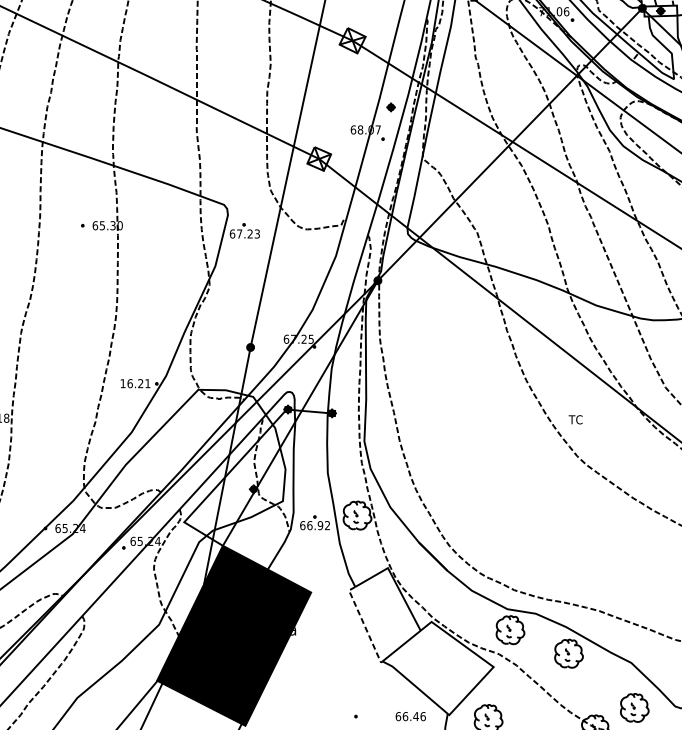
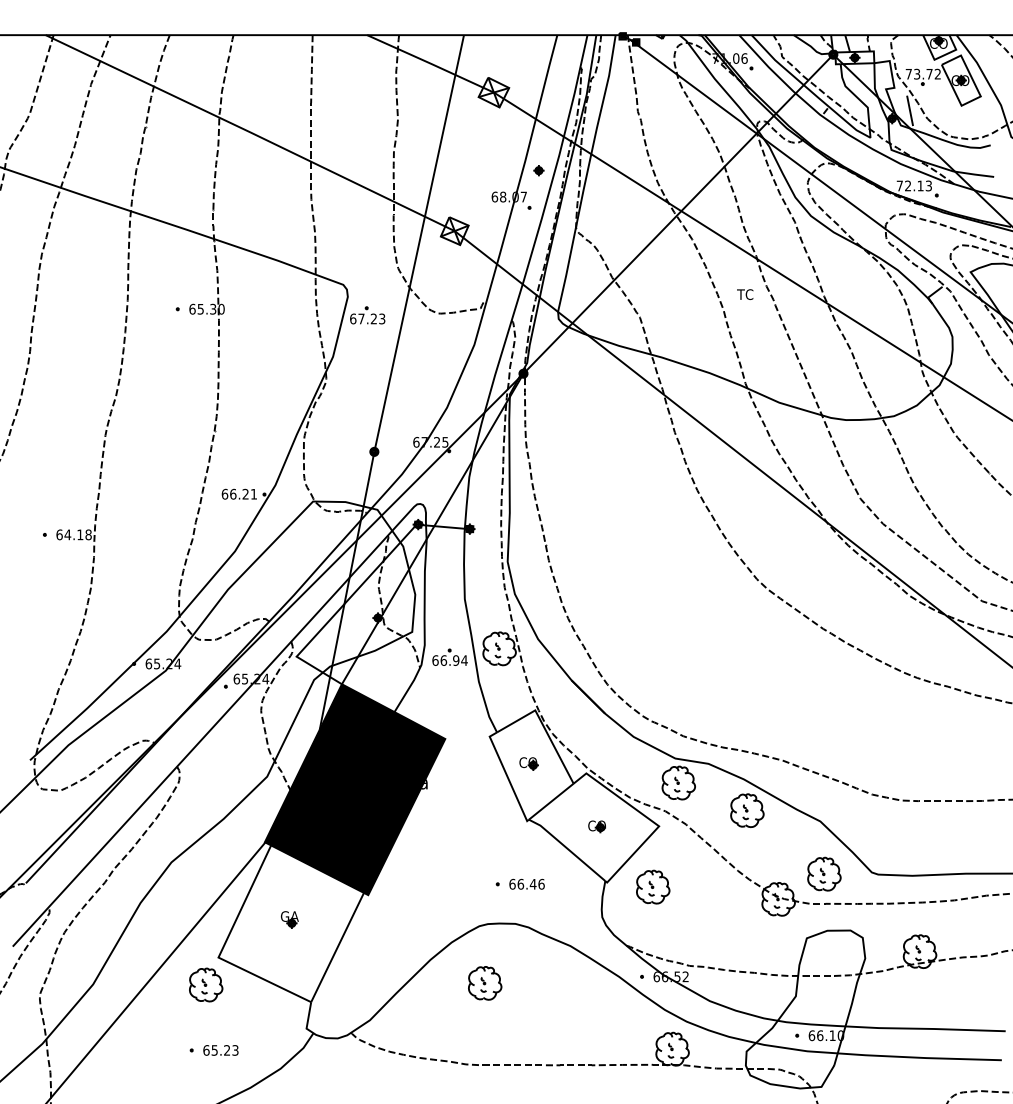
text: (122, 382) -> (224, 493), 16.21 -> 66.21
text: (575, 419) -> (745, 294), moved
text: (327, 525) -> (464, 660), 66.92 -> 66.94
part: (382, 613) -> (528, 763), added
line: (364, 624) -> (507, 776), dashed -> solid
part: (440, 667) -> (596, 826), added
text: (410, 715) -> (526, 883), moved

